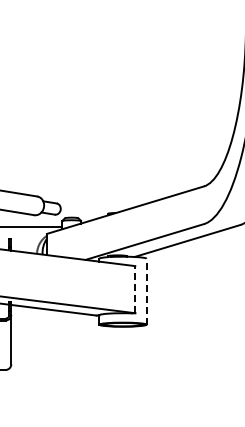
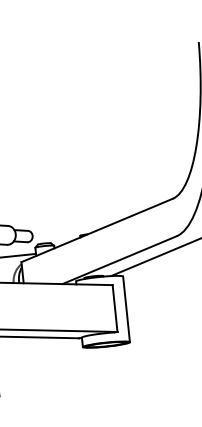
line: (135, 289) -> (115, 308), dashed -> solid
line: (146, 291) -> (126, 309), dashed -> solid

